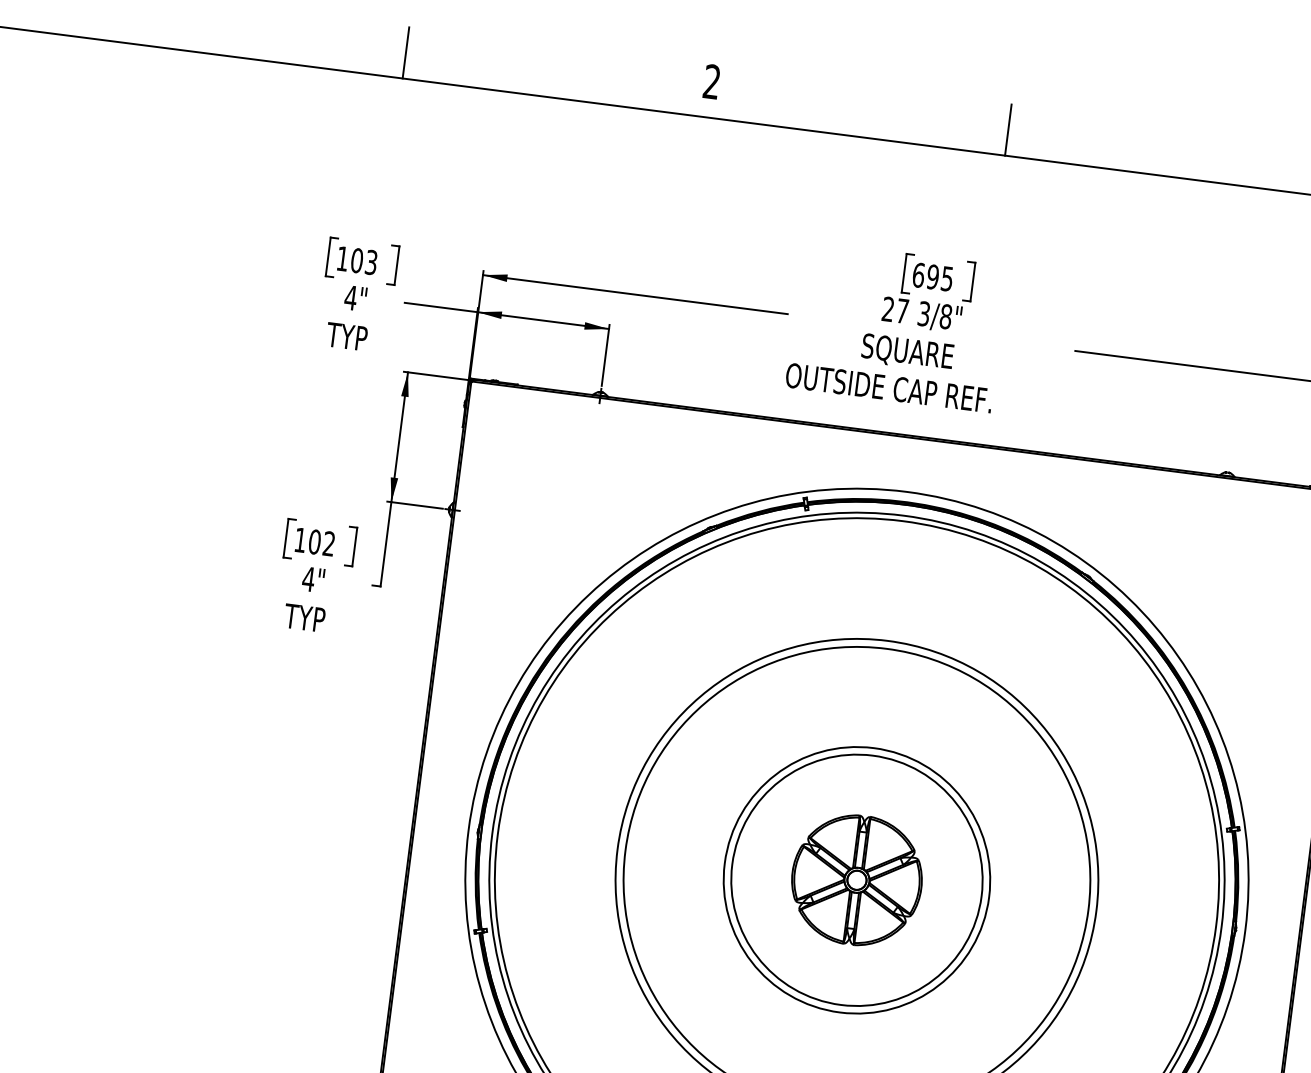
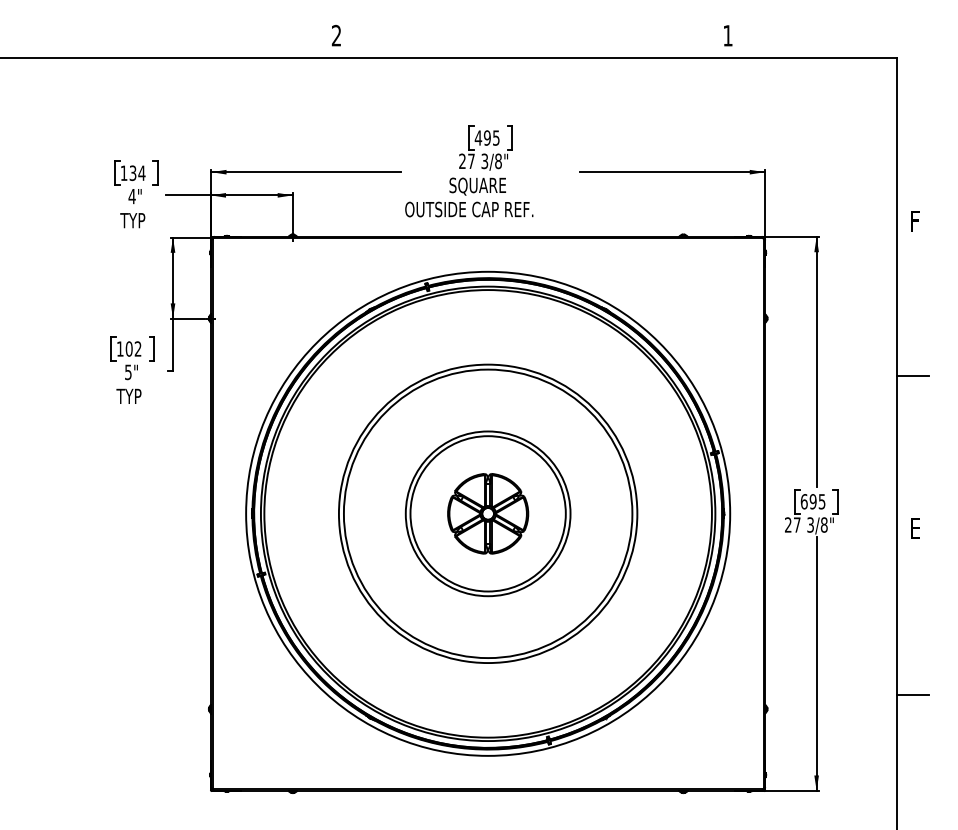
line: (405, 52) -> (146, 41), removed
line: (1009, 129) -> (522, 41), removed
text: (364, 262) -> (137, 173), 103 -> 134
text: (918, 274) -> (478, 137), 695 -> 495
text: (308, 579) -> (128, 372), 4" -> 5"

